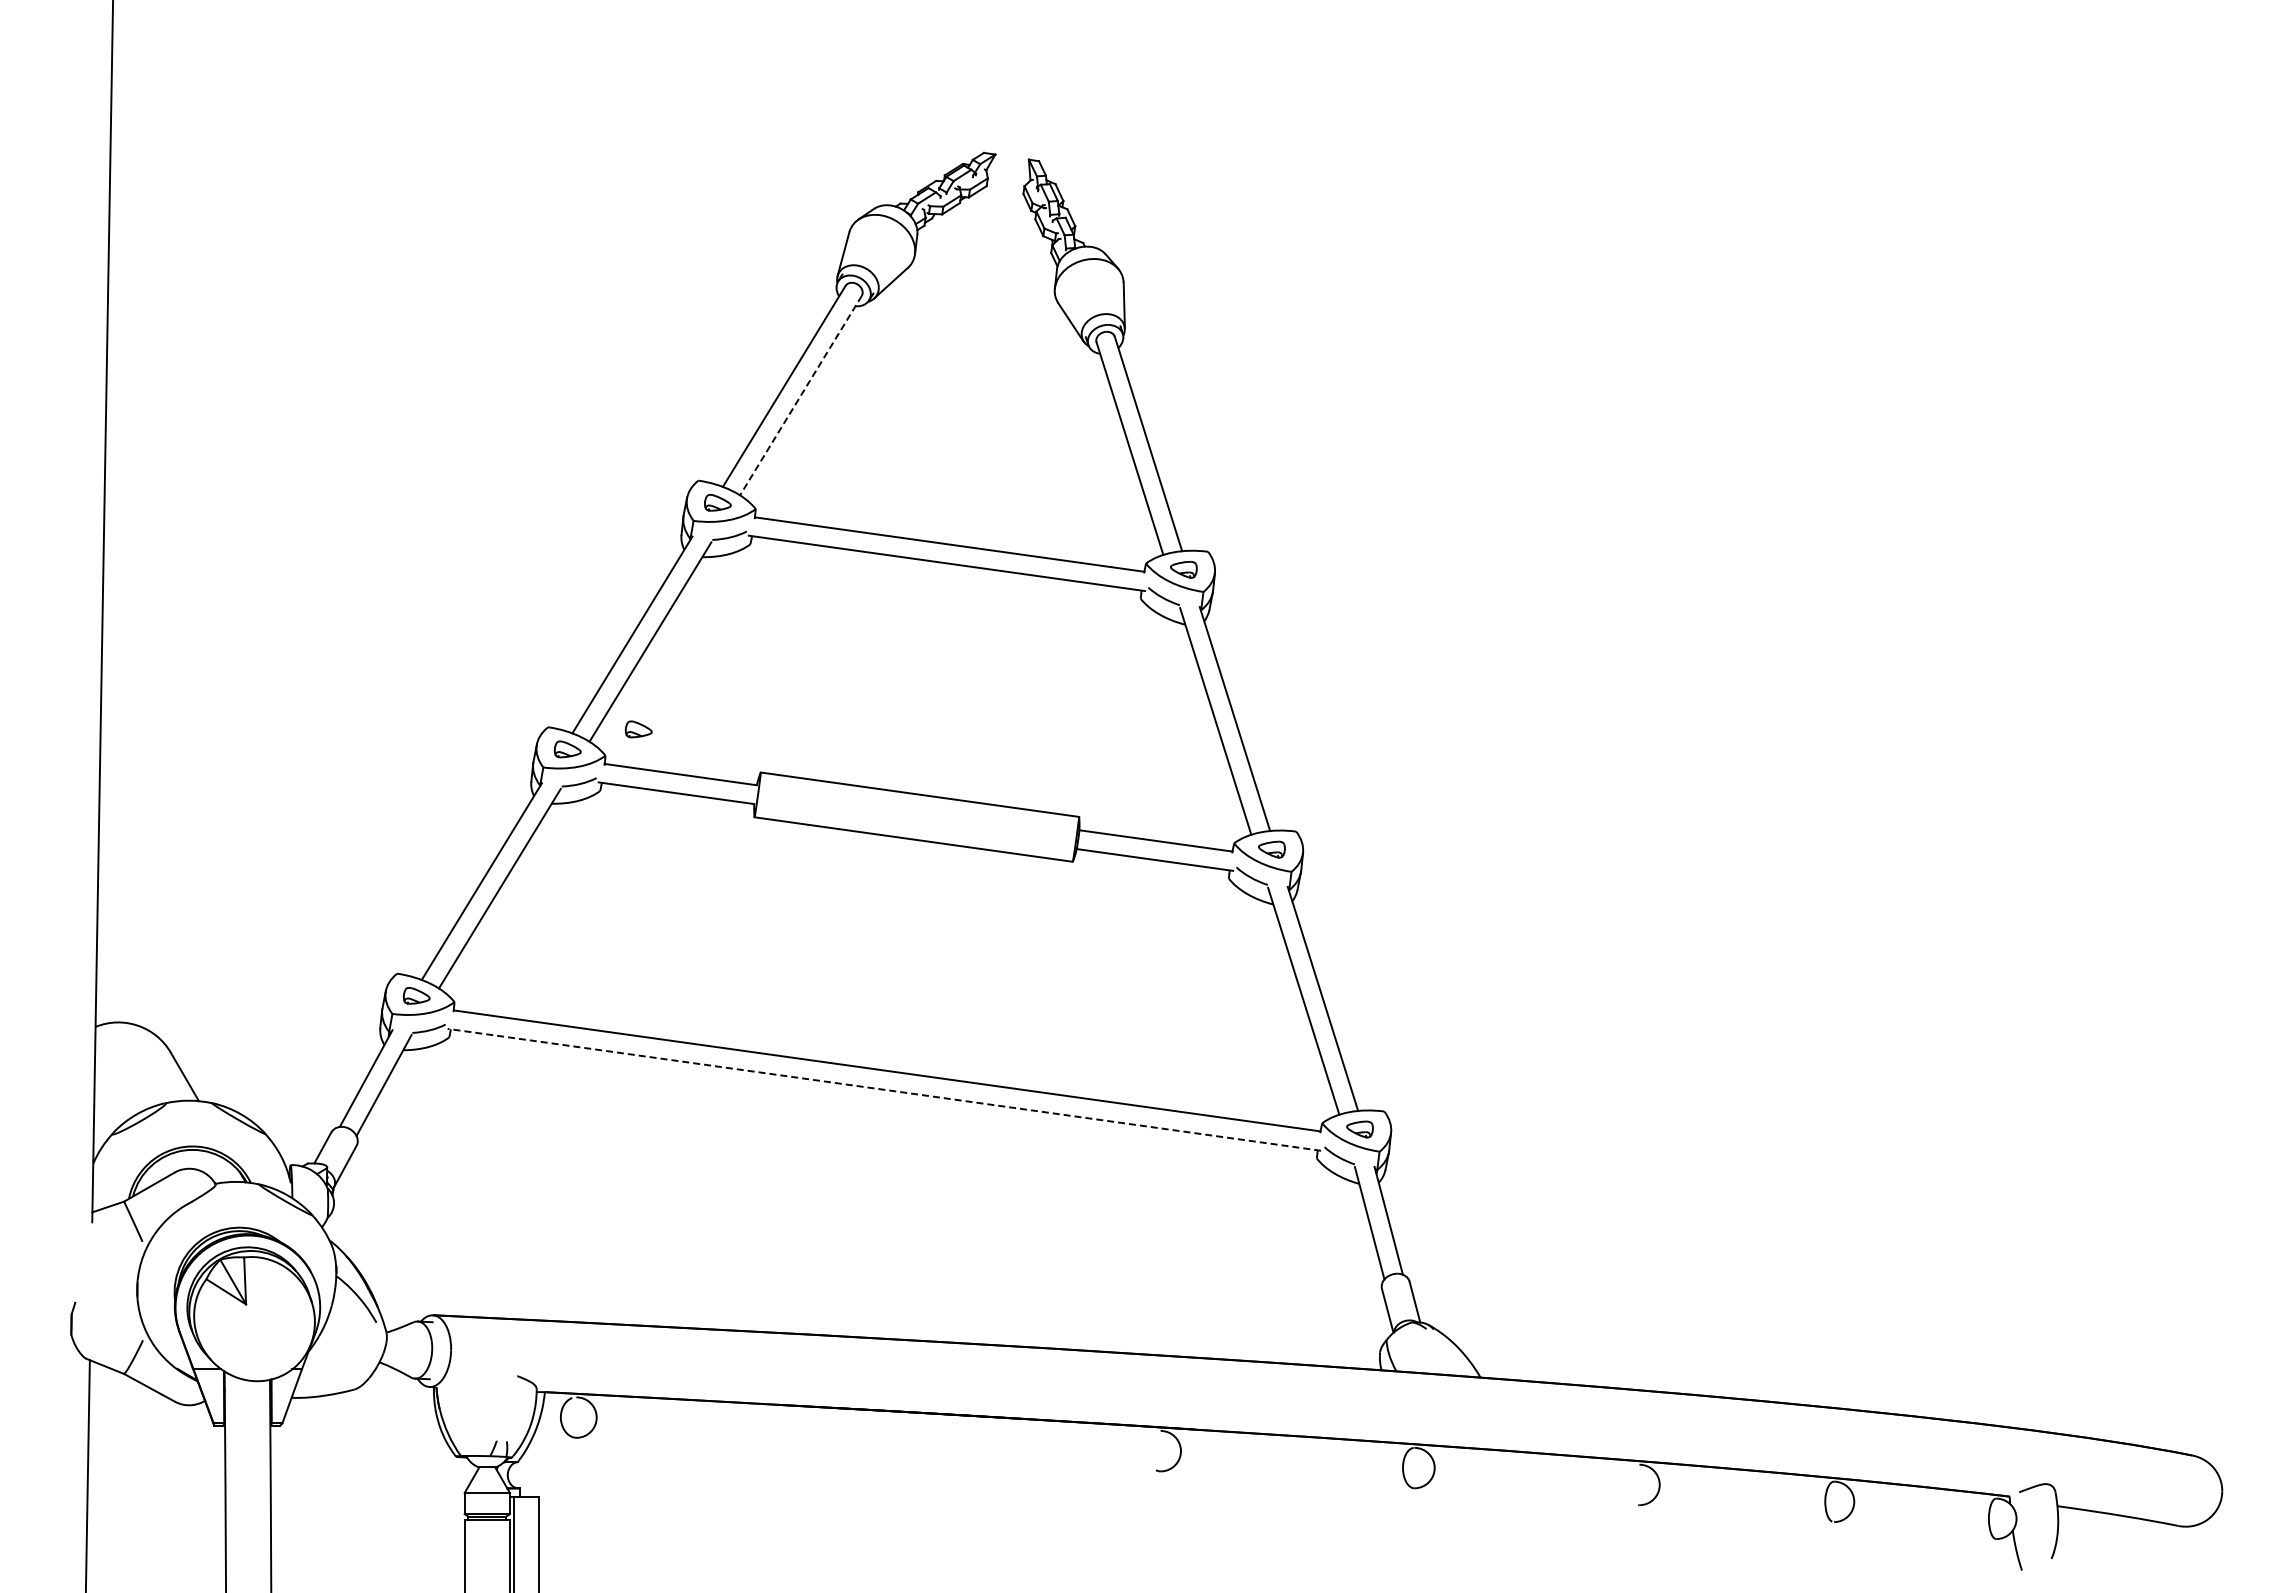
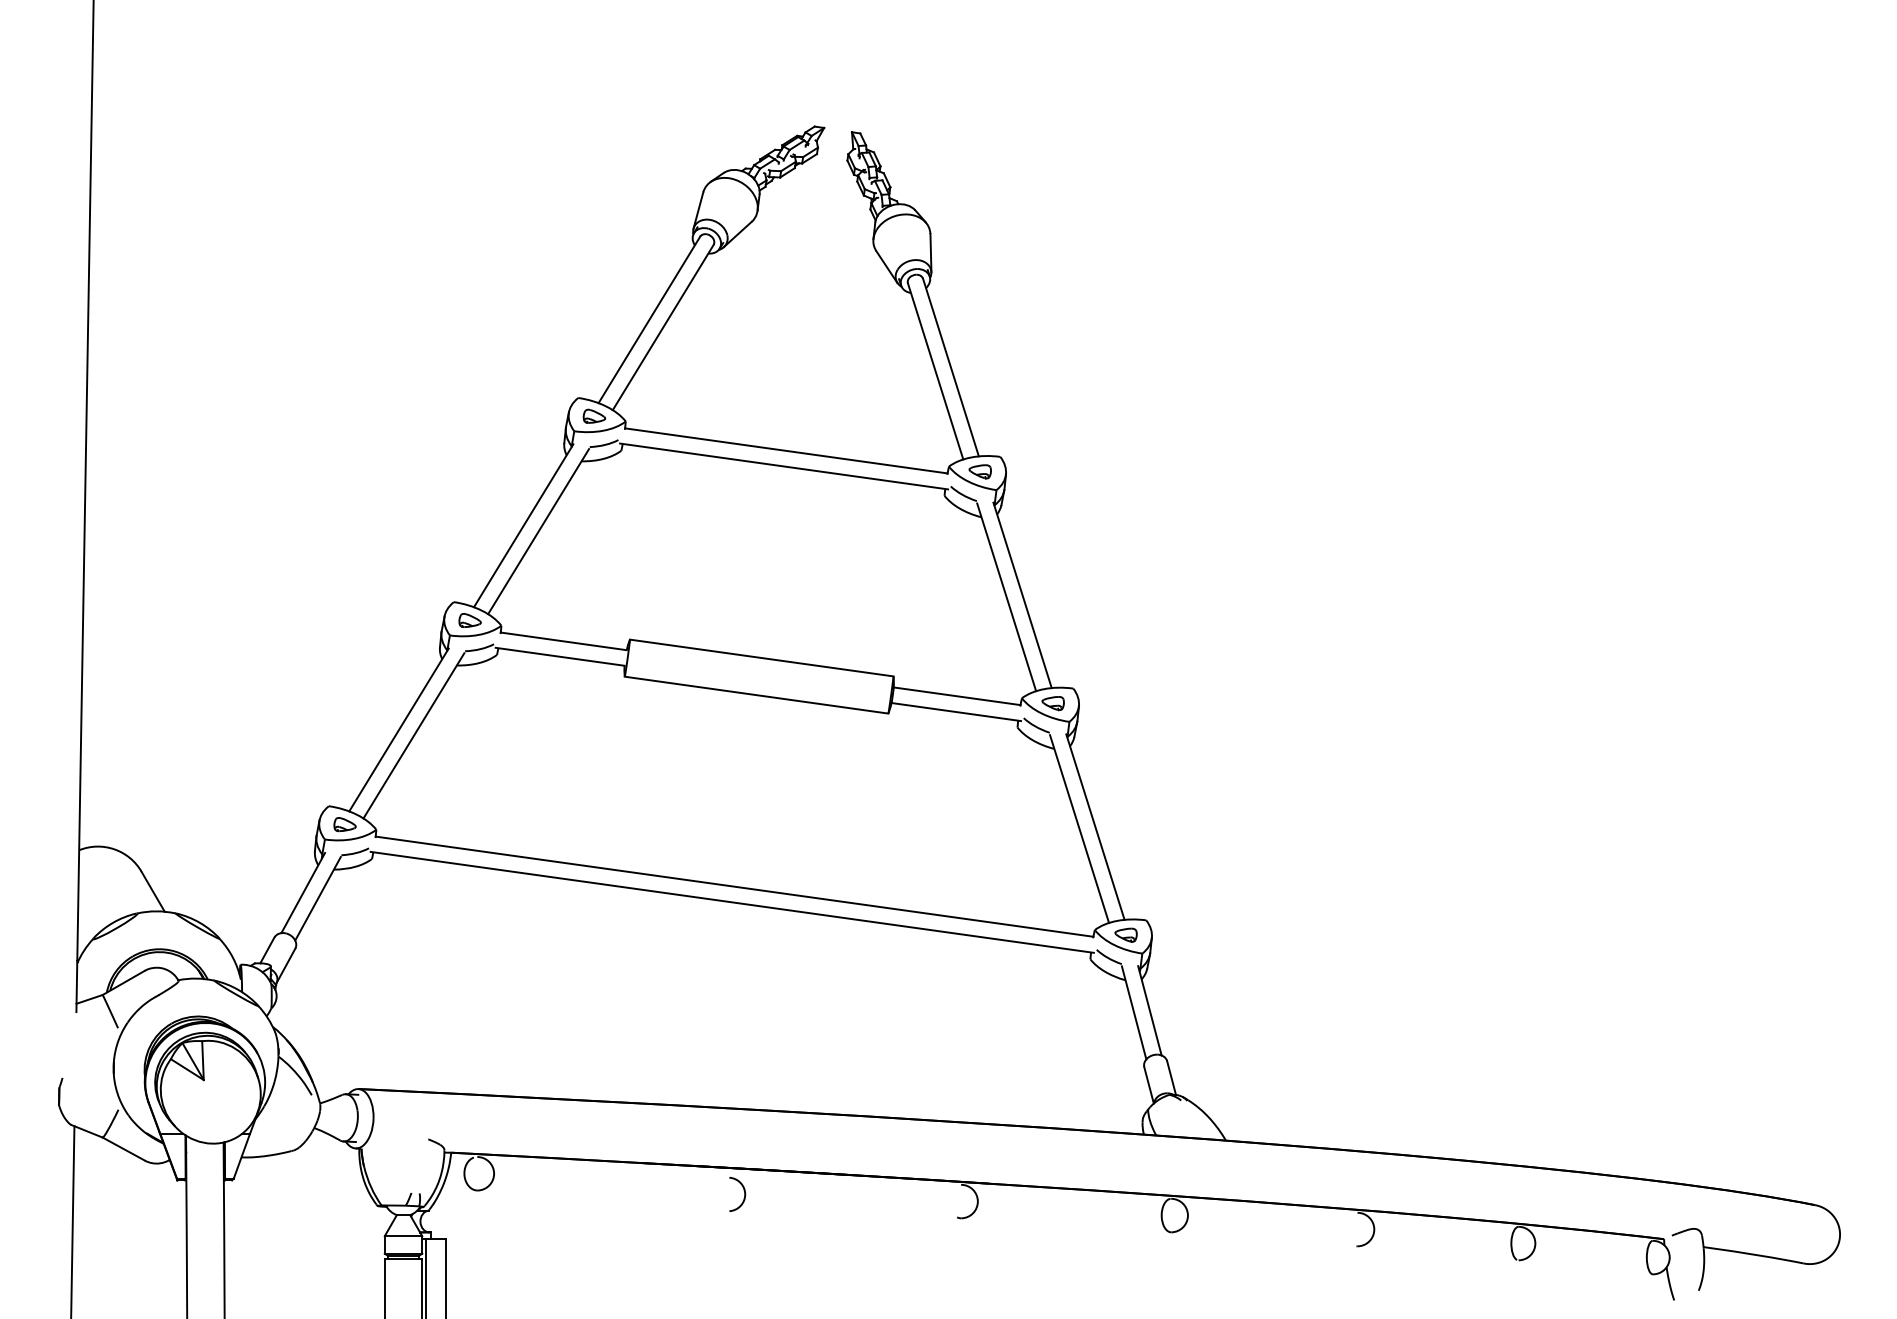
line: (800, 395) -> (662, 327), dashed -> solid
part: (638, 729) -> (528, 604), removed
line: (884, 1089) -> (732, 902), dashed -> solid
arc: (898, 1439) -> (743, 1191), added

